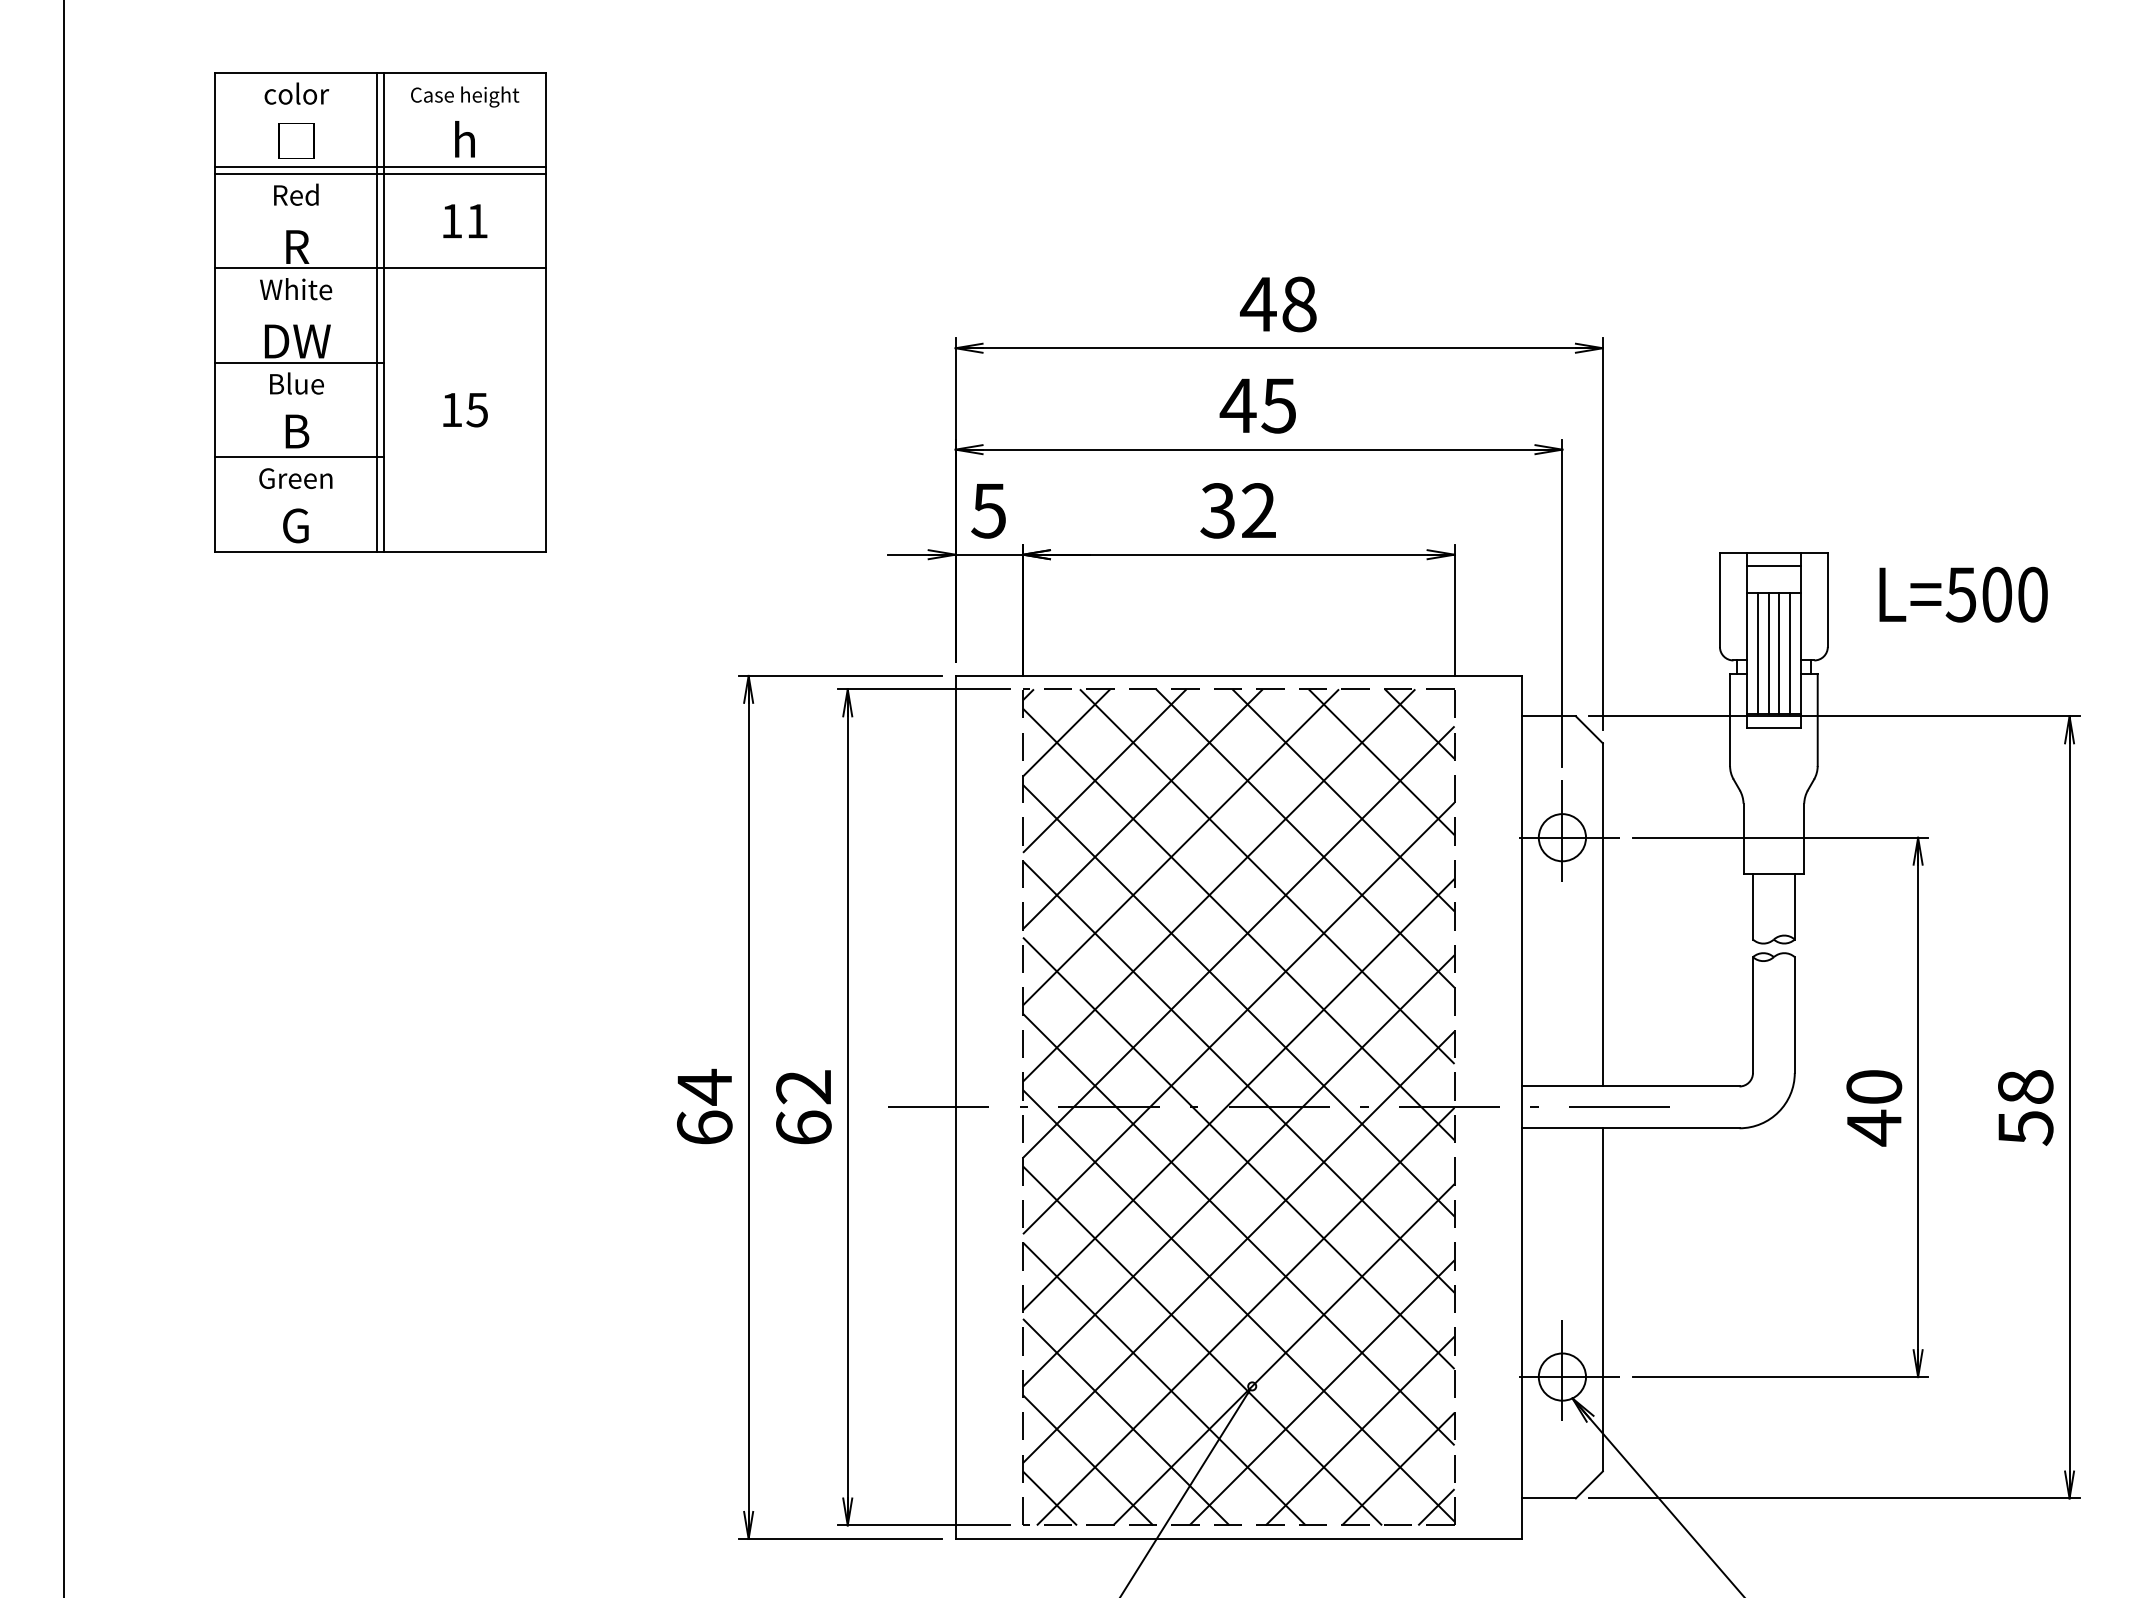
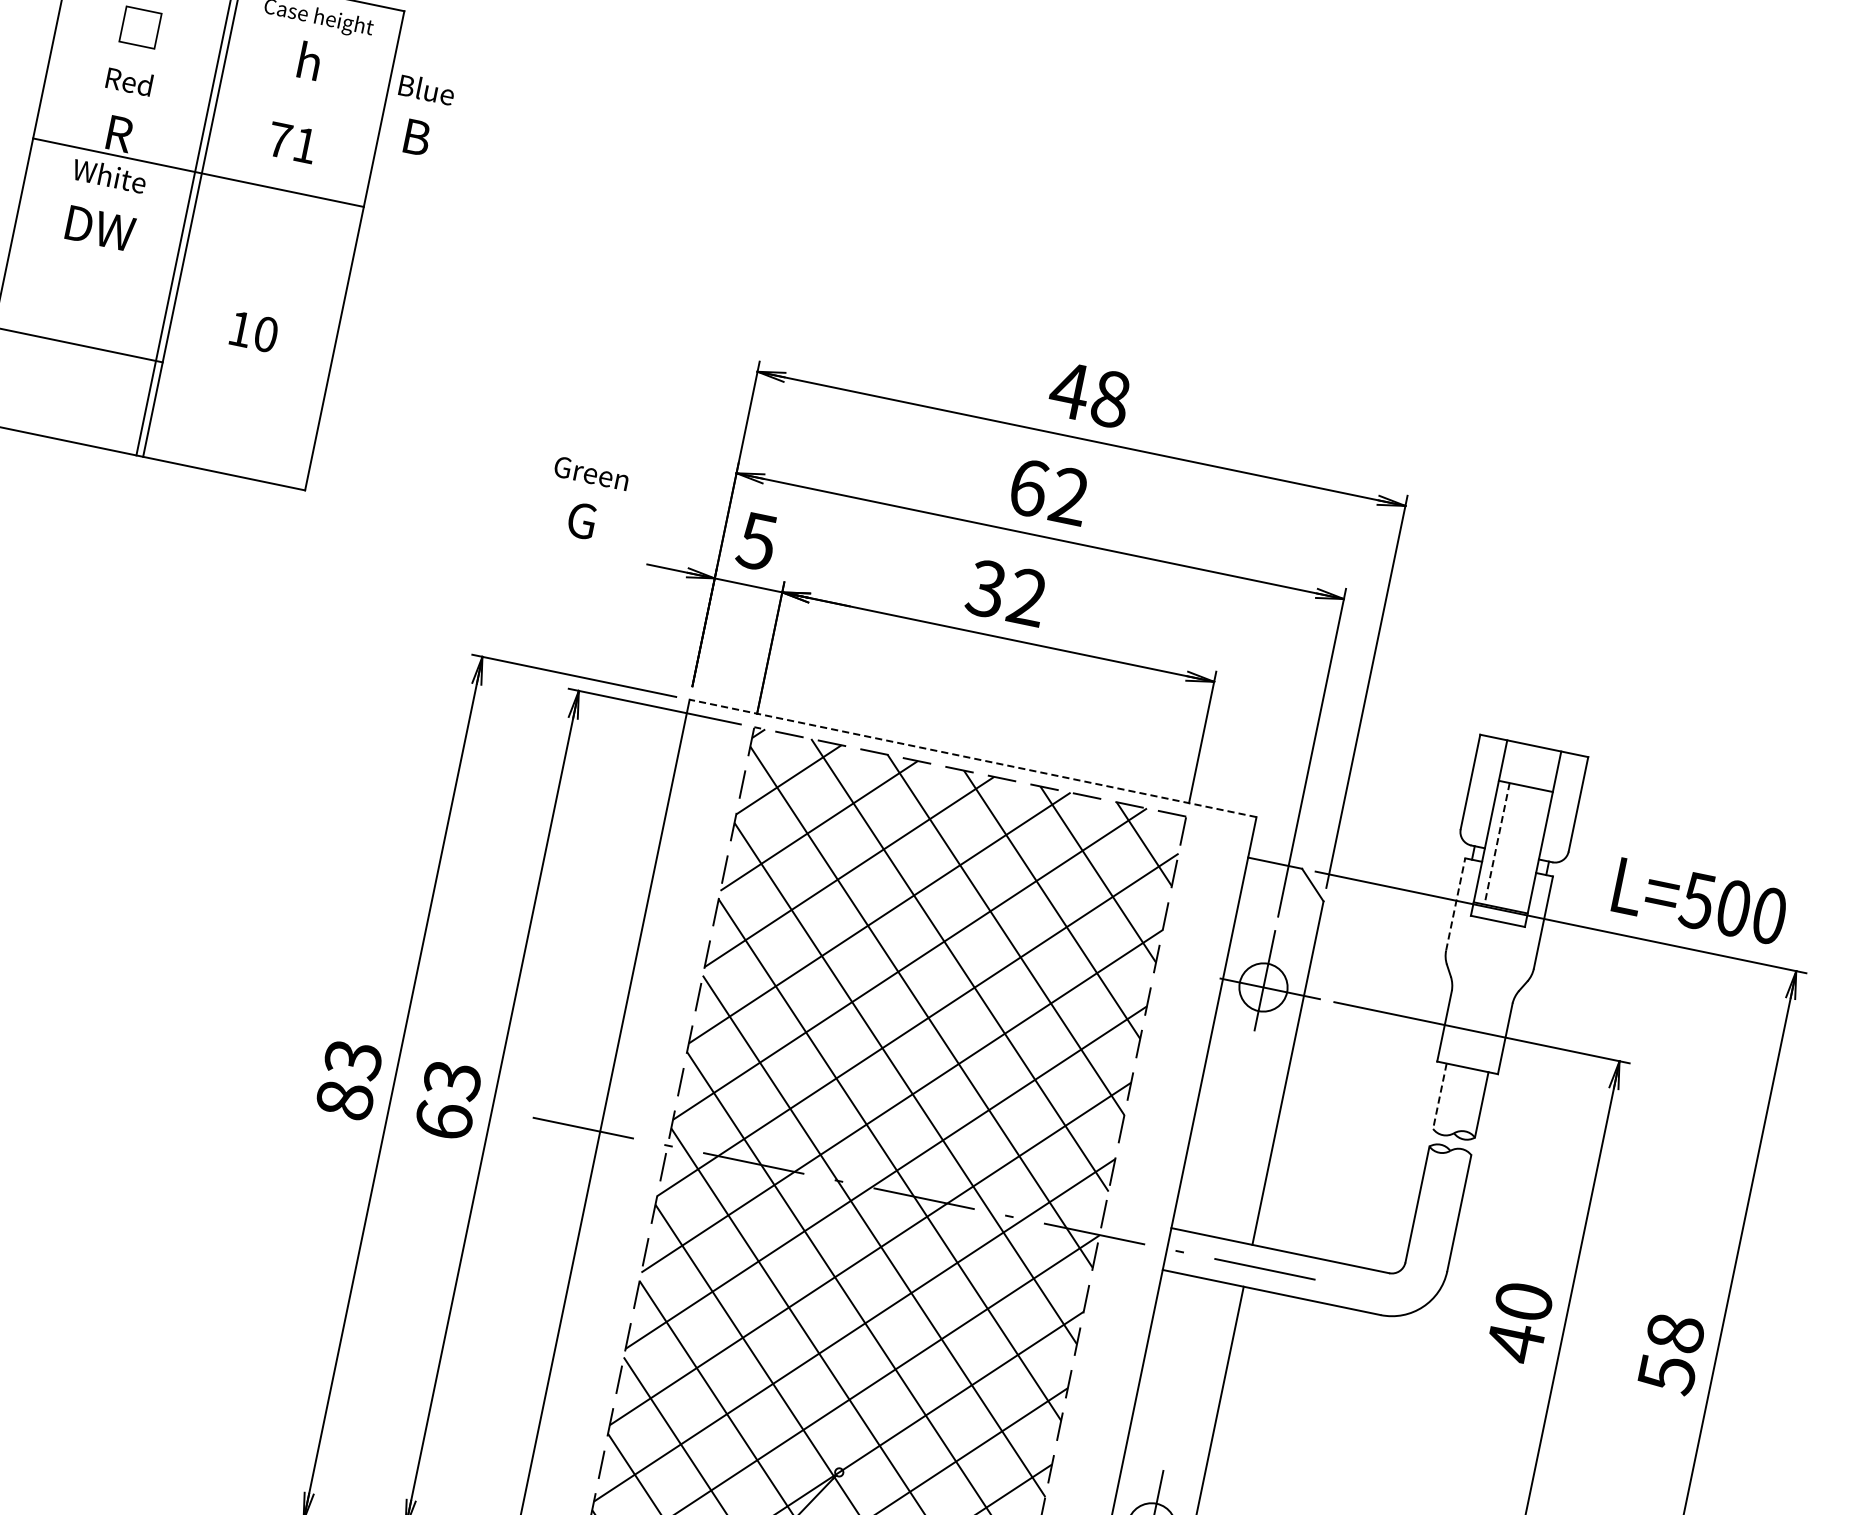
line: (380, 167) -> (219, 71), removed
line: (380, 174) -> (217, 78), removed
text: (451, 221) -> (279, 140), 11 -> 71
line: (299, 362) -> (97, 250), removed
text: (1257, 405) -> (1047, 491), 45 -> 62
text: (477, 409) -> (266, 333), 15 -> 10
text: (296, 410) -> (420, 116), moved
text: (295, 505) -> (585, 500), moved
line: (1773, 566) -> (1530, 759), removed
text: (1963, 594) -> (1700, 901), moved
line: (1757, 653) -> (1496, 843), solid -> dashed
line: (1768, 653) -> (1507, 845), removed
line: (1779, 653) -> (1518, 848), removed
line: (1790, 653) -> (1529, 850), removed
line: (1238, 675) -> (972, 757), solid -> dashed
line: (1730, 719) -> (1456, 903), solid -> dashed
line: (1752, 906) -> (1439, 1095), solid -> dashed
text: (803, 1087) -> (452, 1080), 62 -> 63
text: (704, 1106) -> (349, 1078), 64 -> 83

